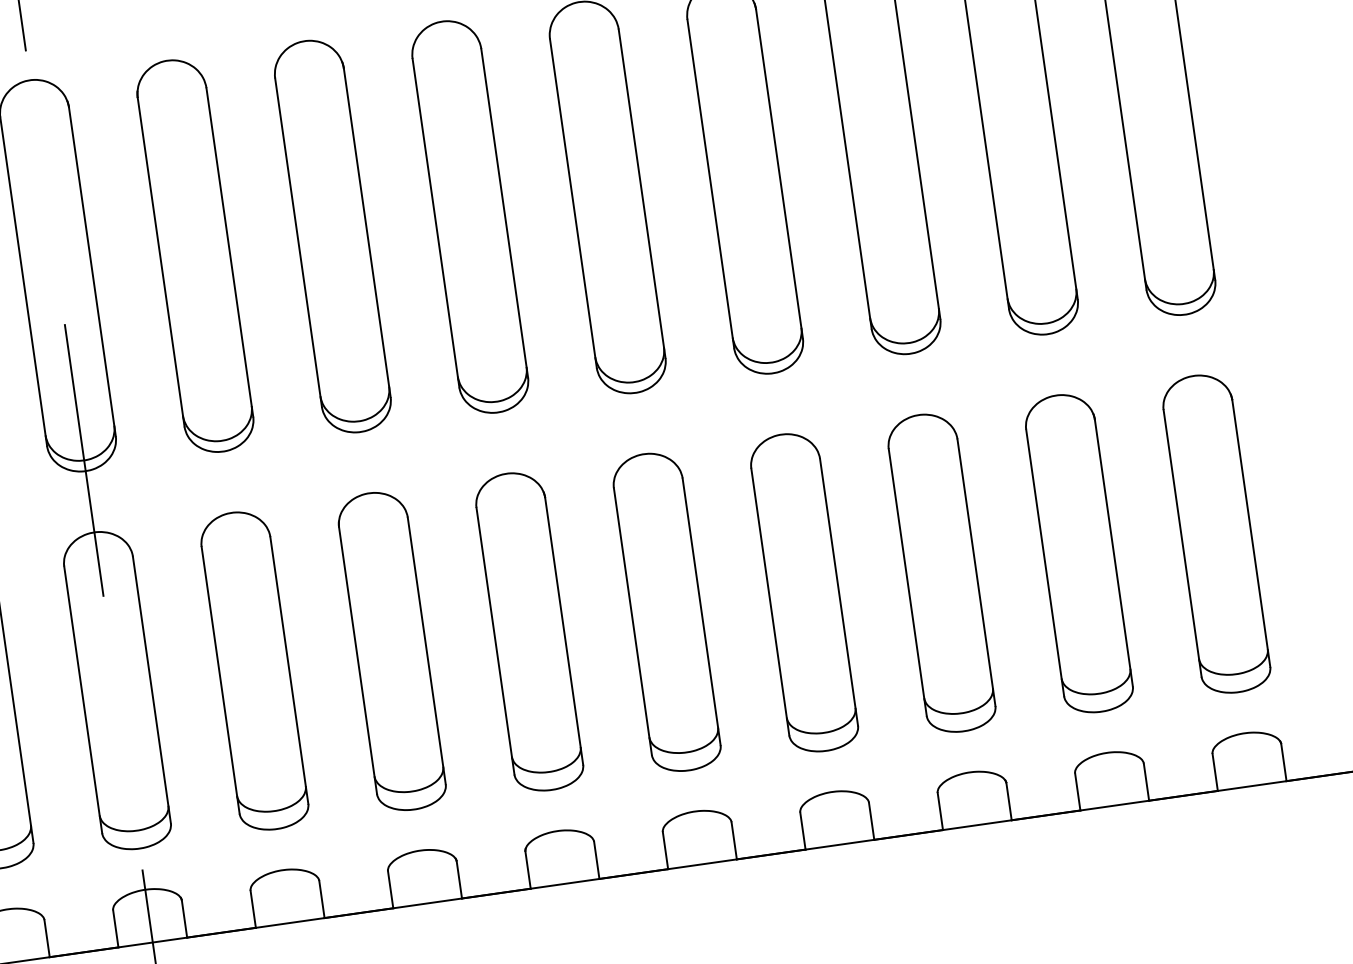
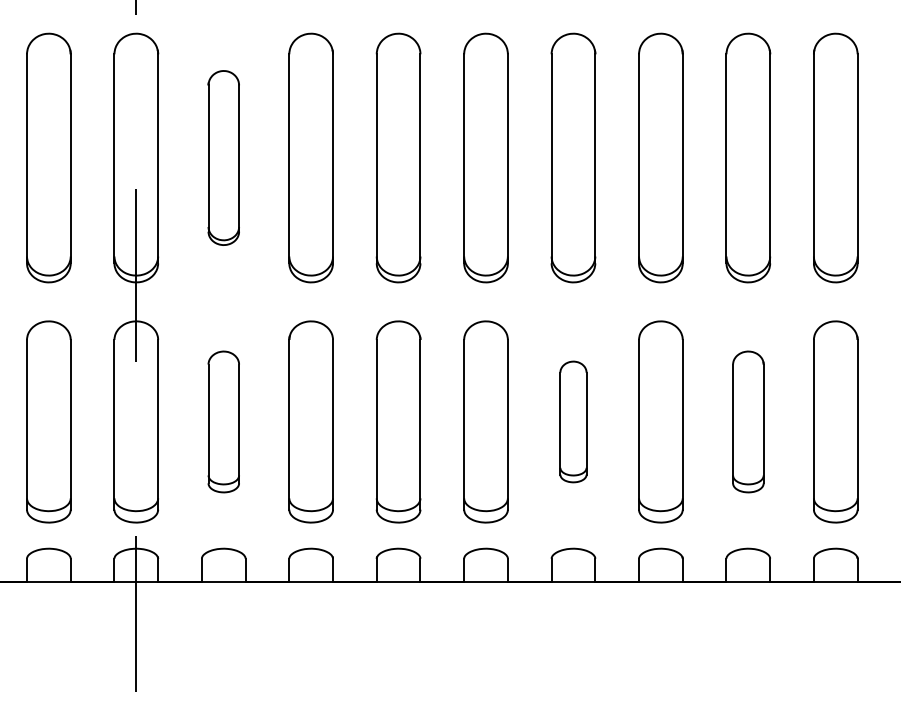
part: (194, 255) -> (223, 157), size x0.7
part: (1079, 552) -> (748, 421), size x0.7
part: (803, 591) -> (573, 421), size x0.6
part: (253, 670) -> (223, 421), size x0.7

